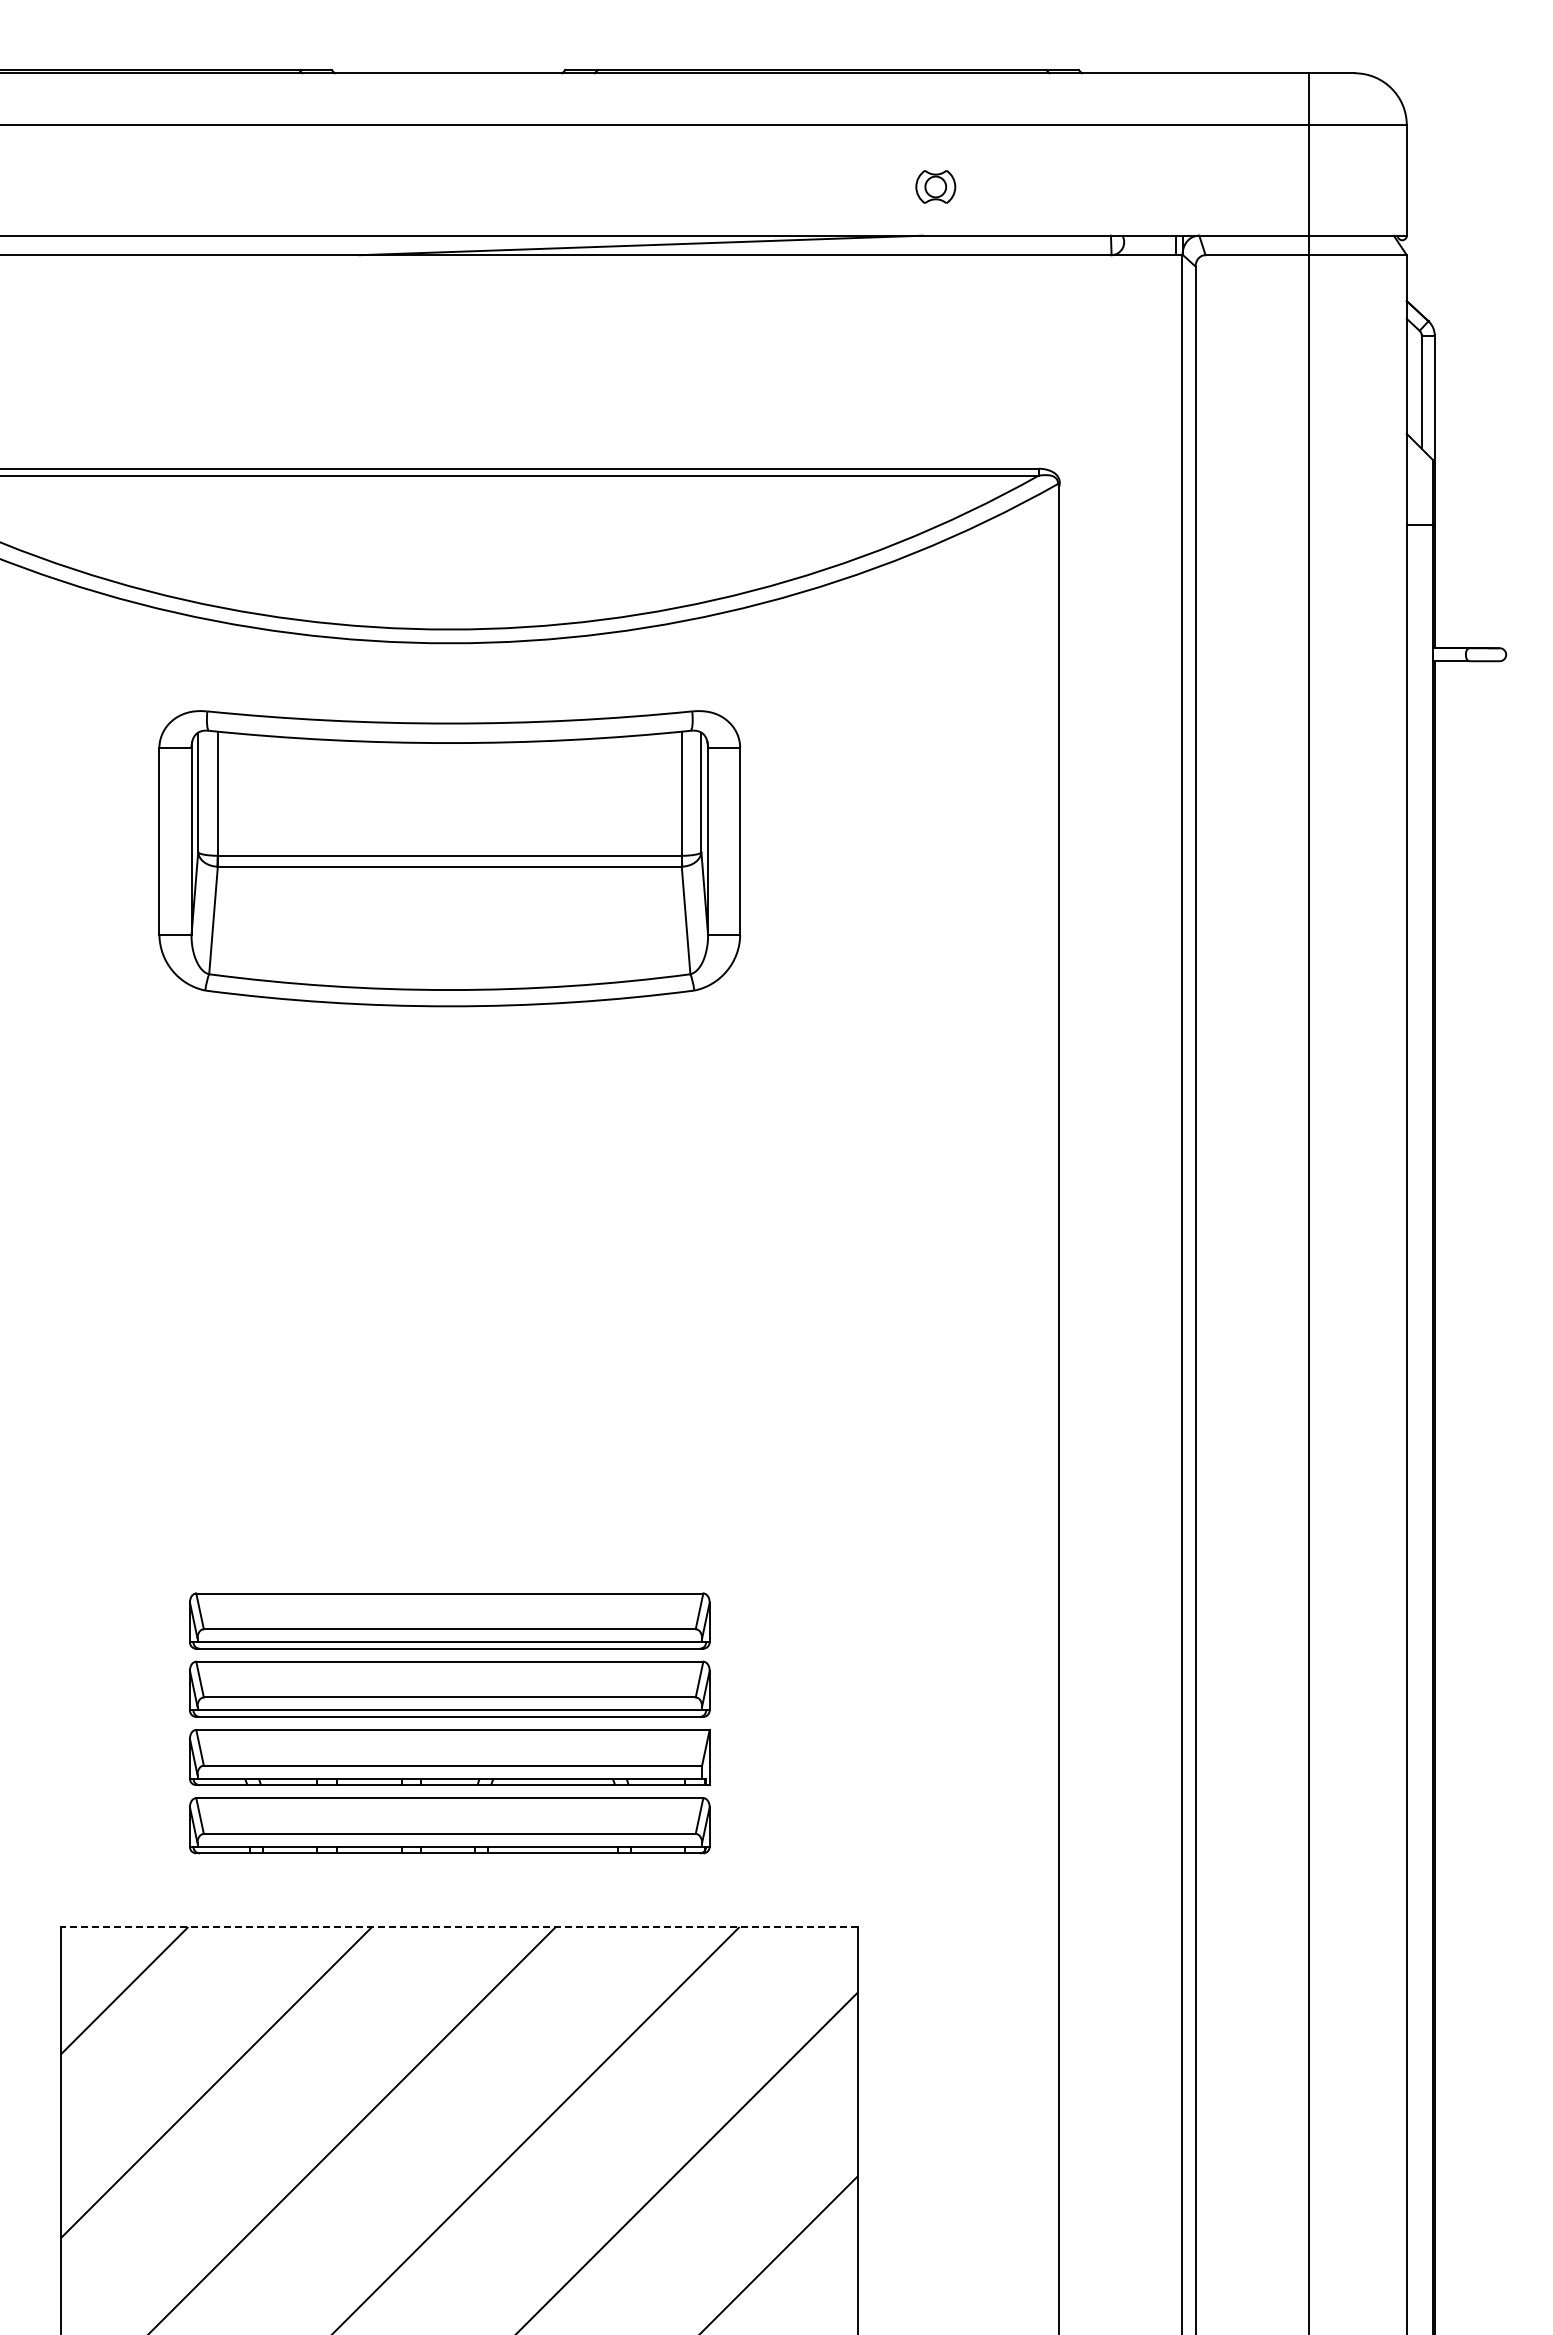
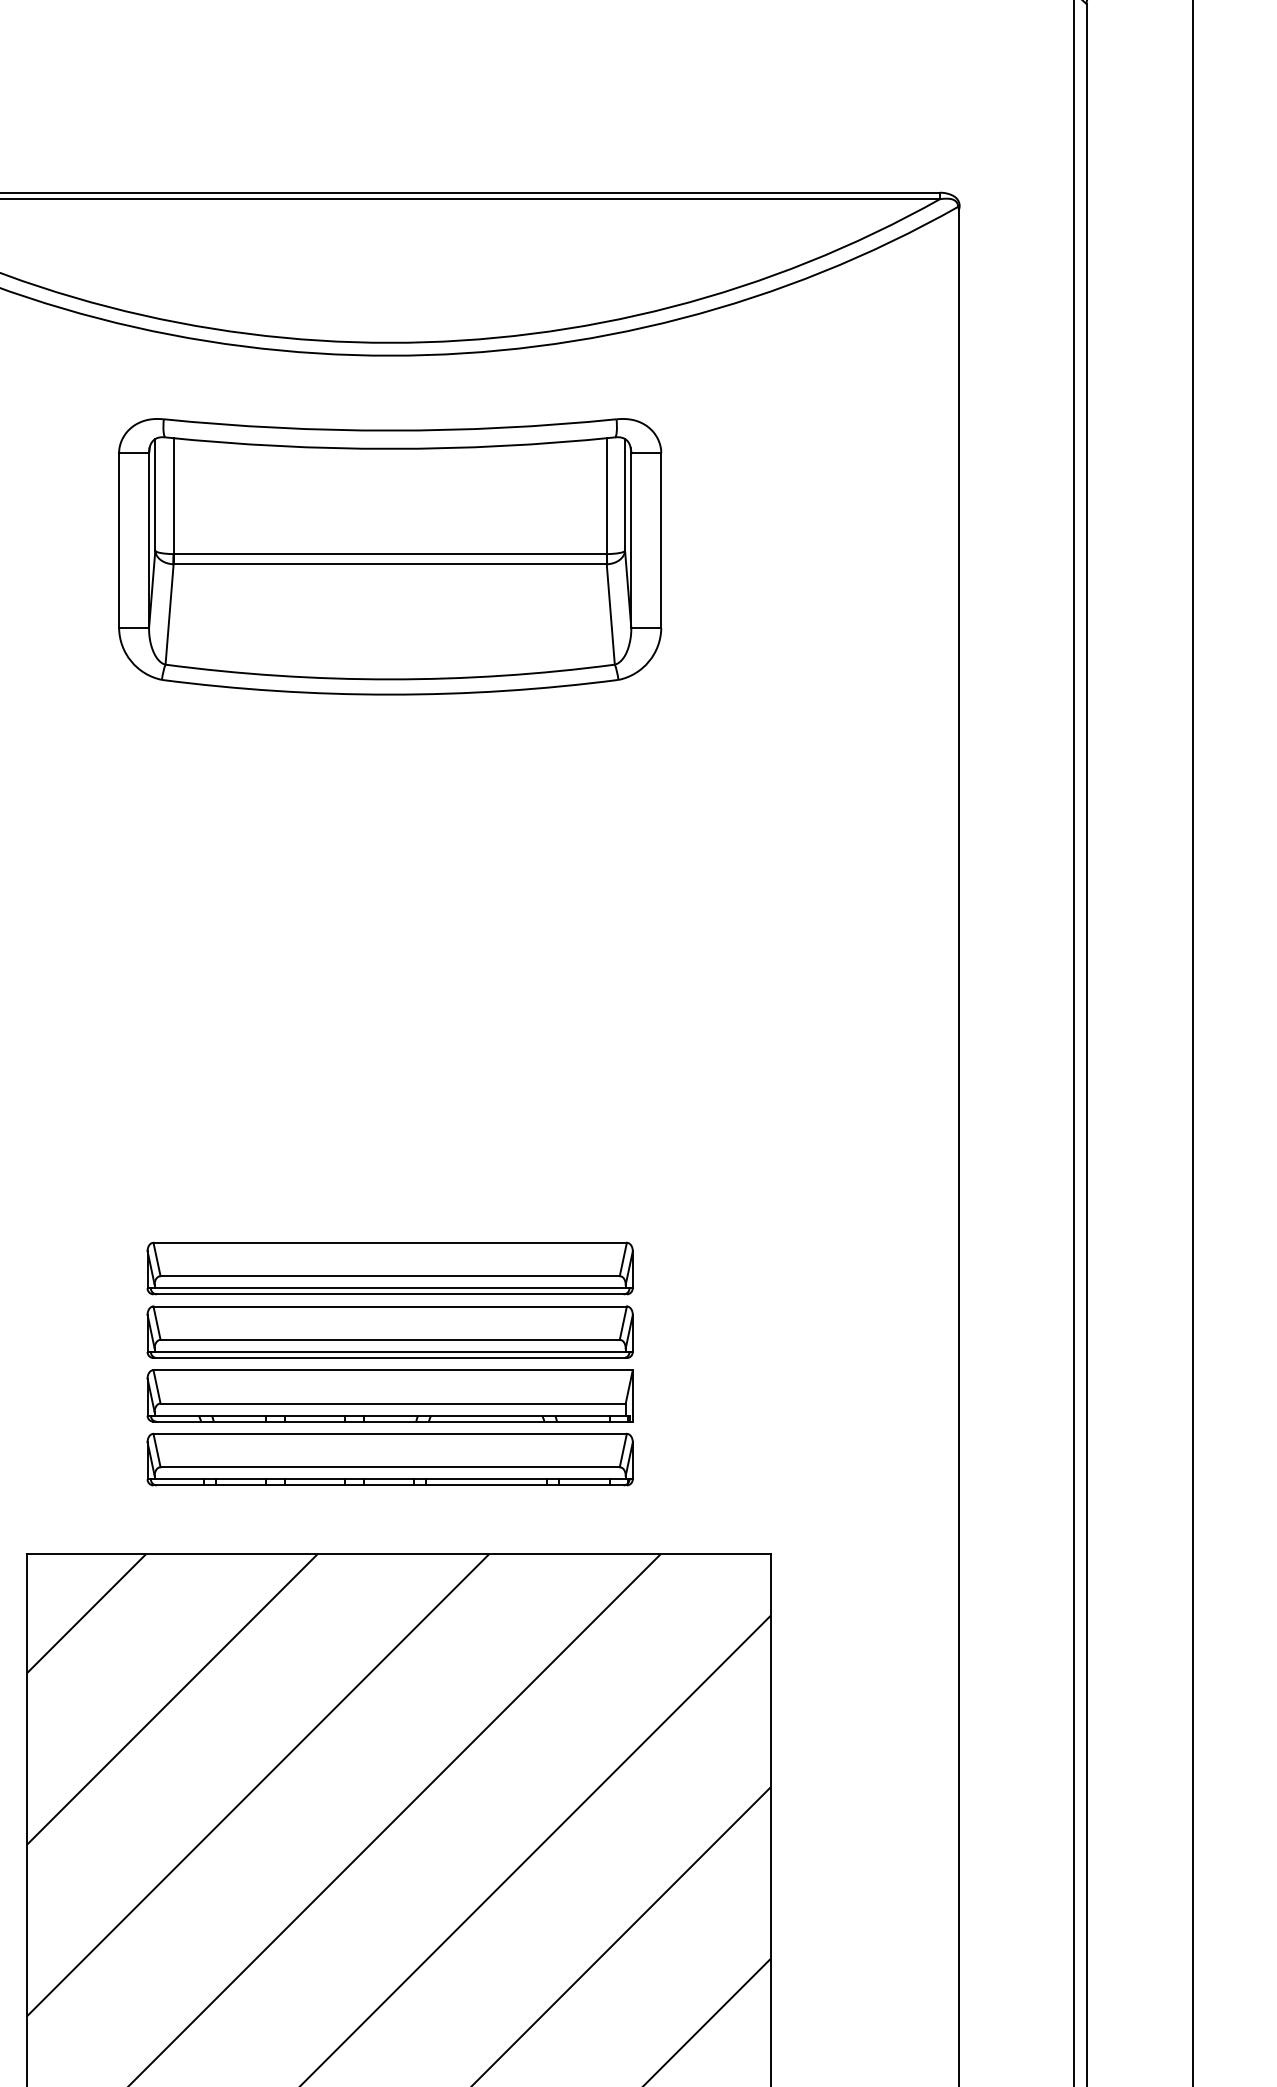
line: (458, 1927) -> (398, 1554), dashed -> solid

